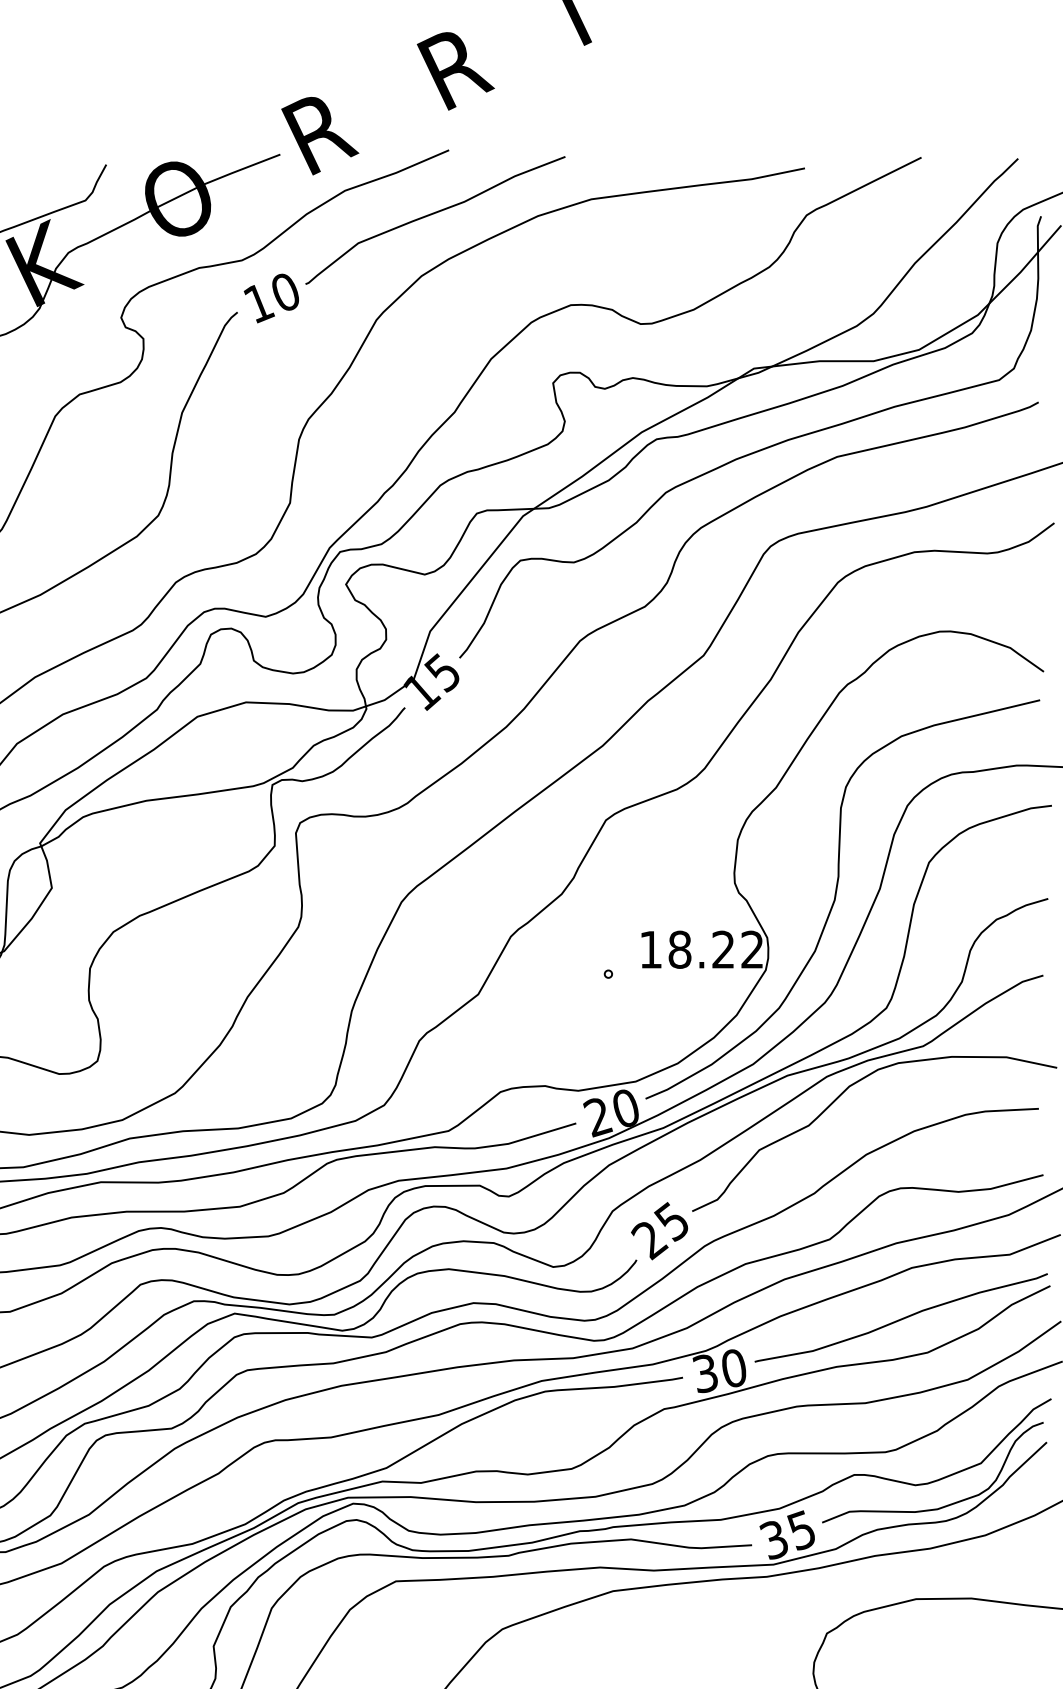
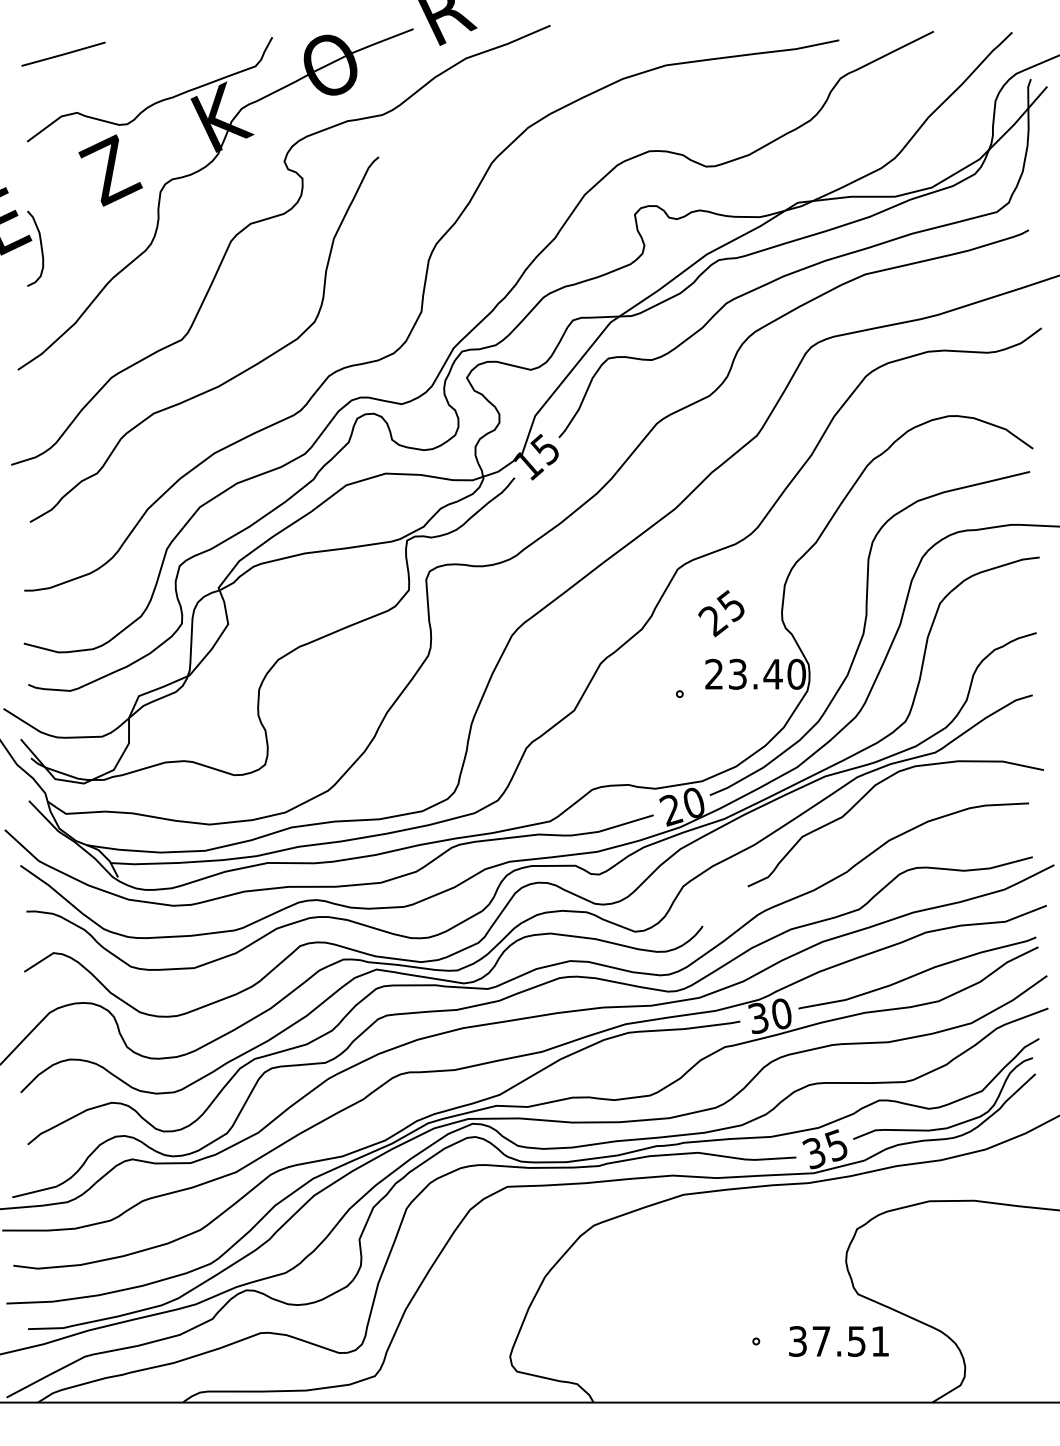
part: (401, 227) -> (511, 88), removed
text: (701, 948) -> (755, 673), 18.22 -> 23.40
text: (659, 1230) -> (721, 613), moved

